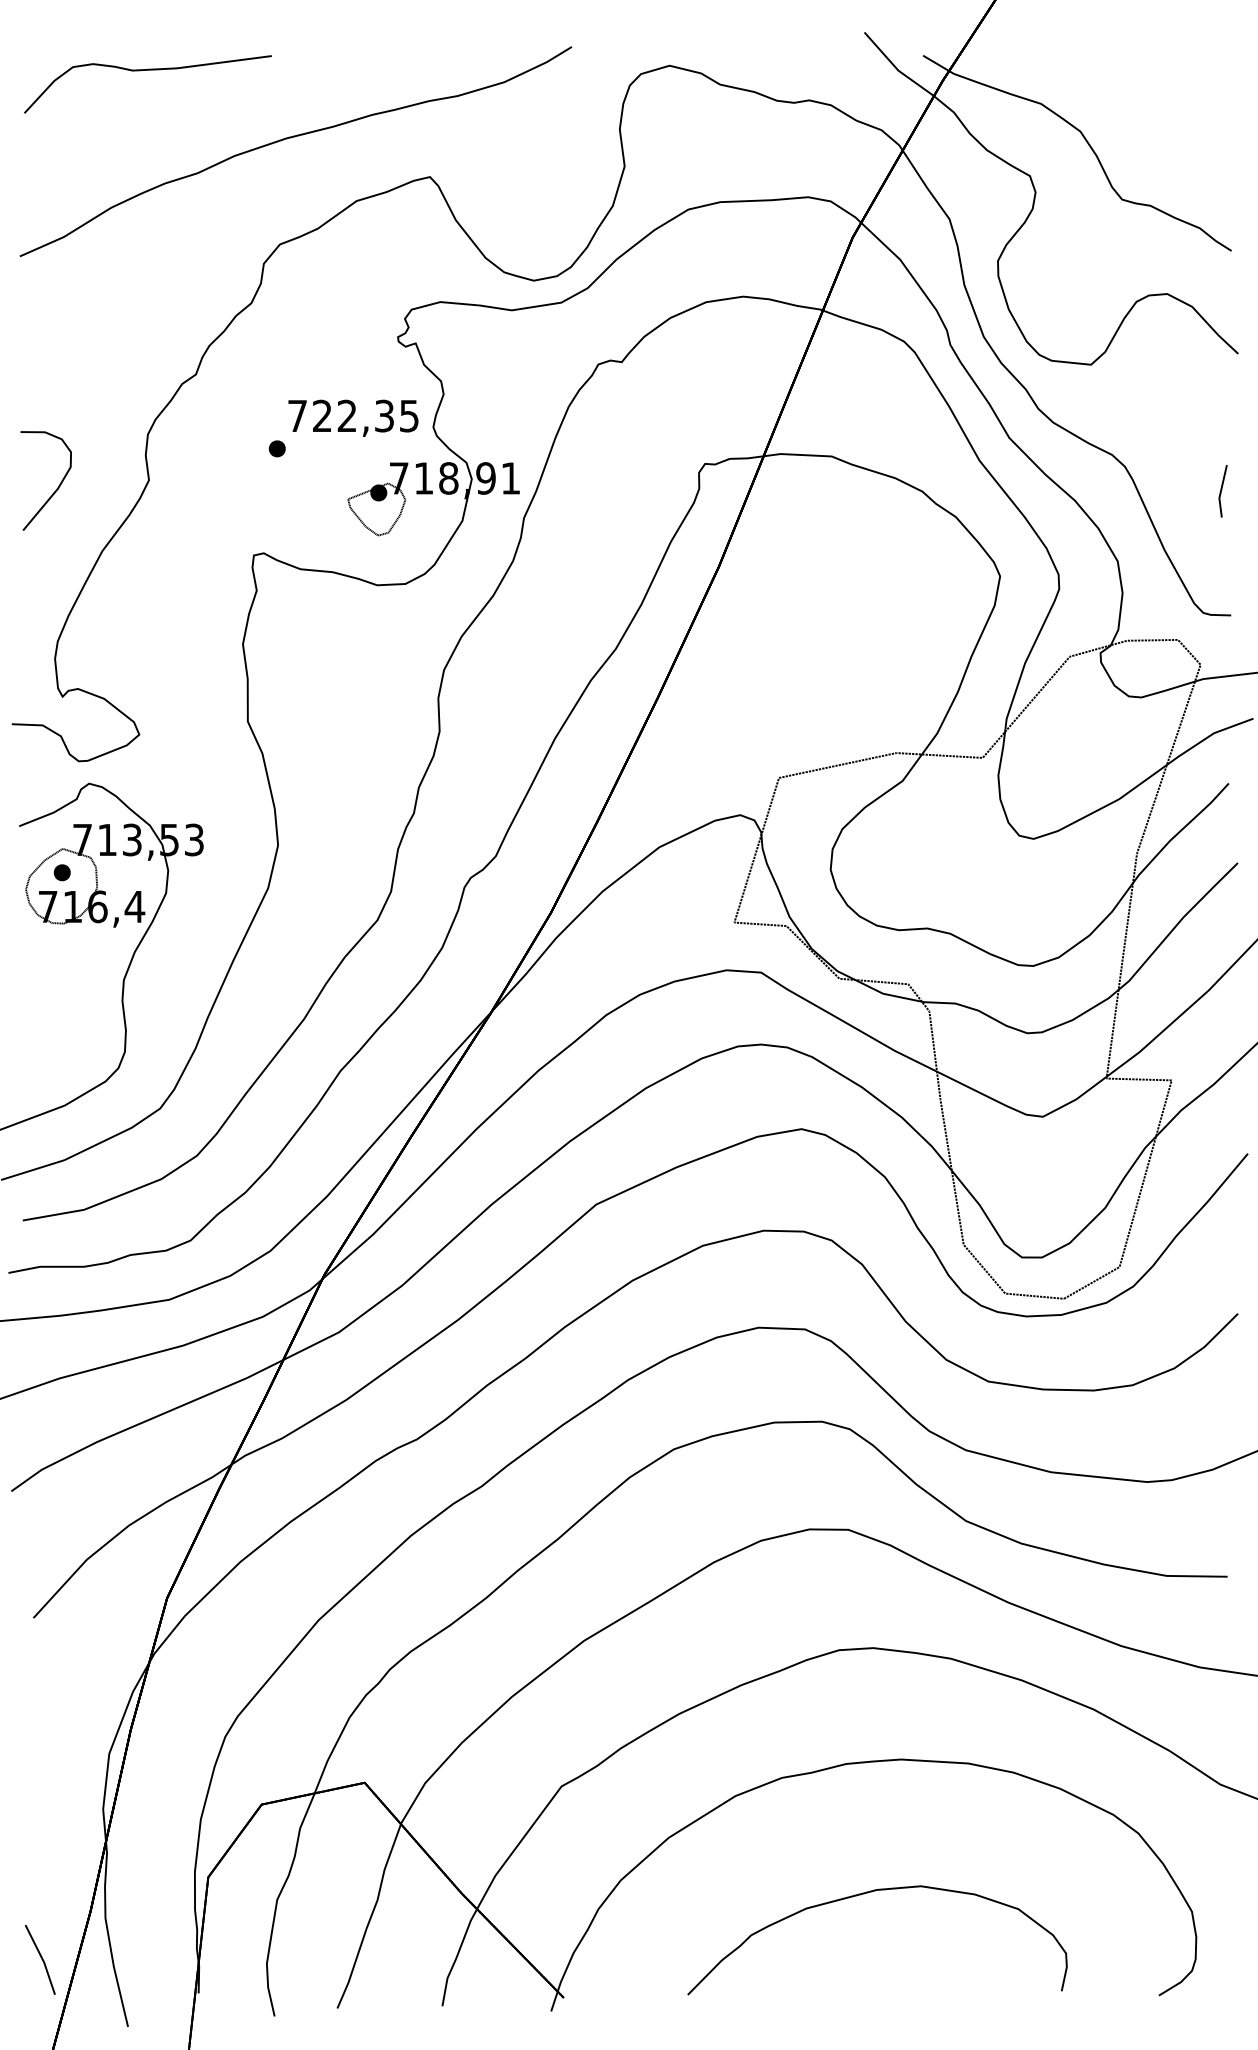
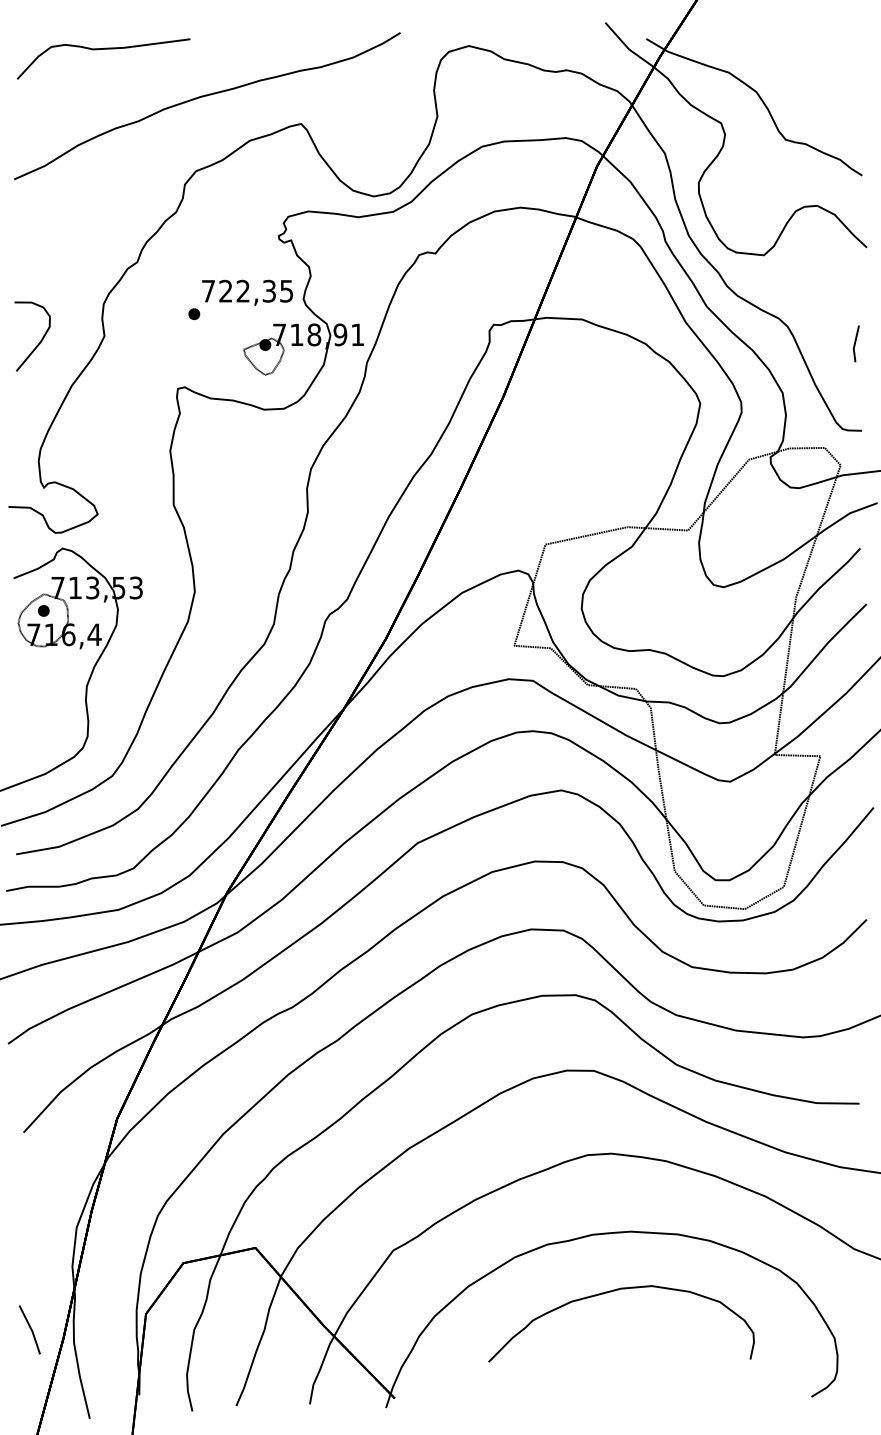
part: (864, 1894) -> (612, 1291), moved
line: (41, 1959) -> (30, 1329), moved

